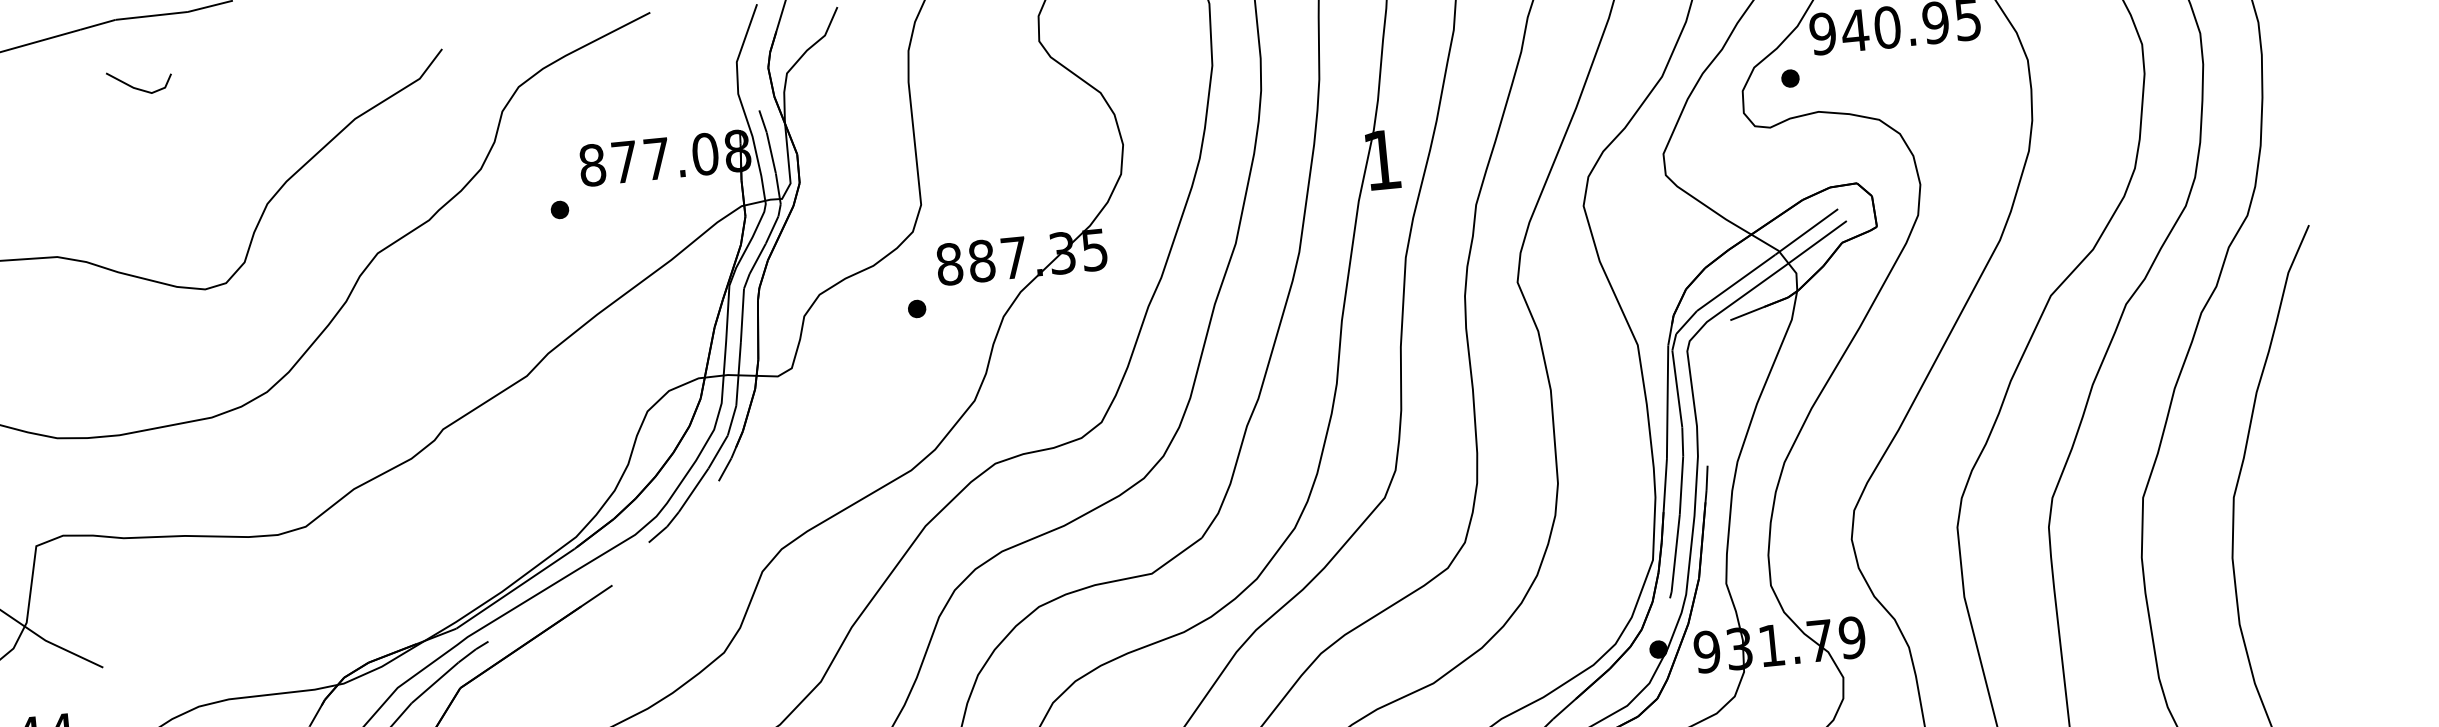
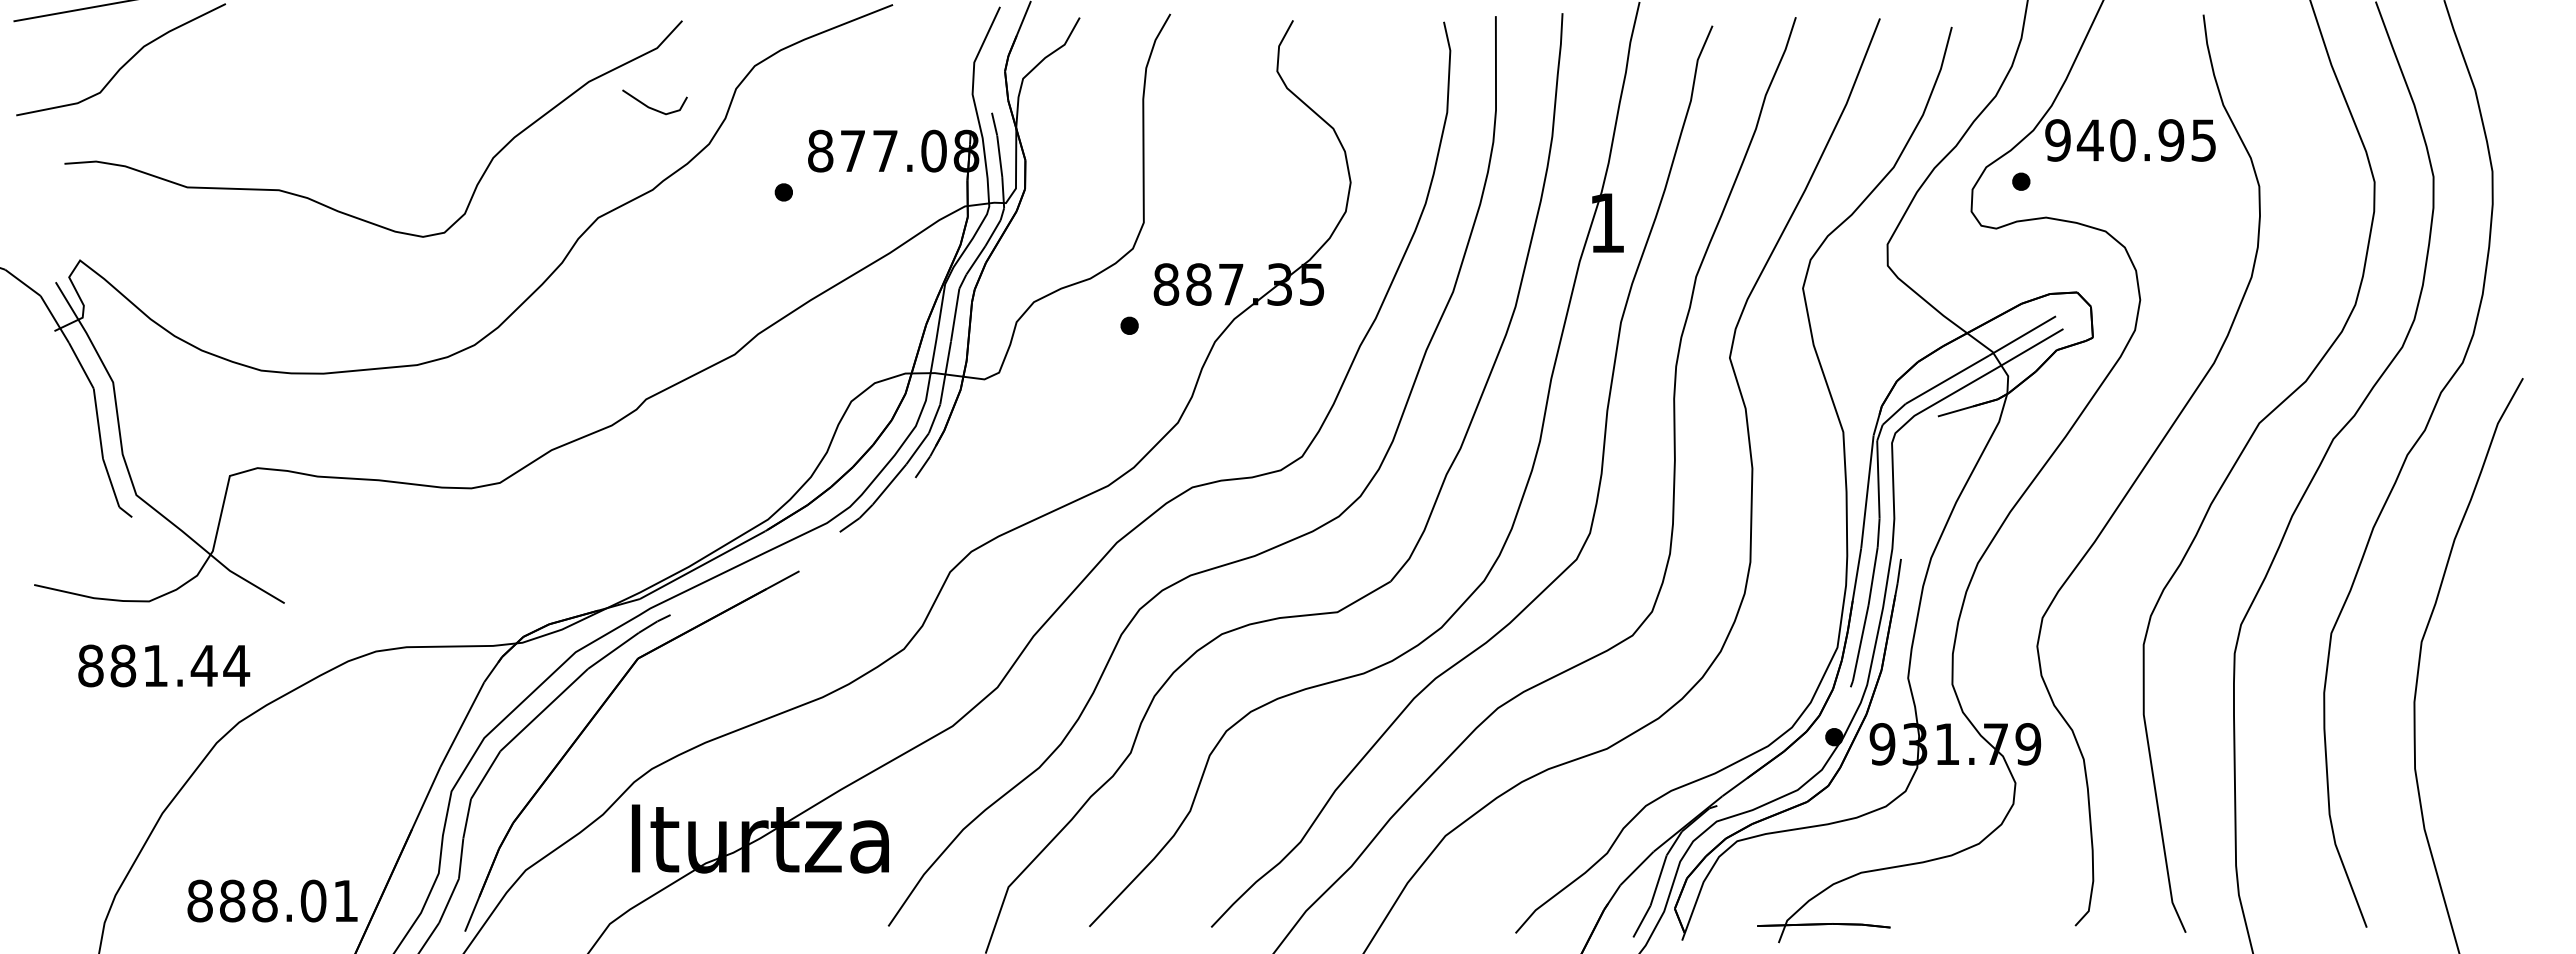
line: (137, 87) -> (652, 107), moved

